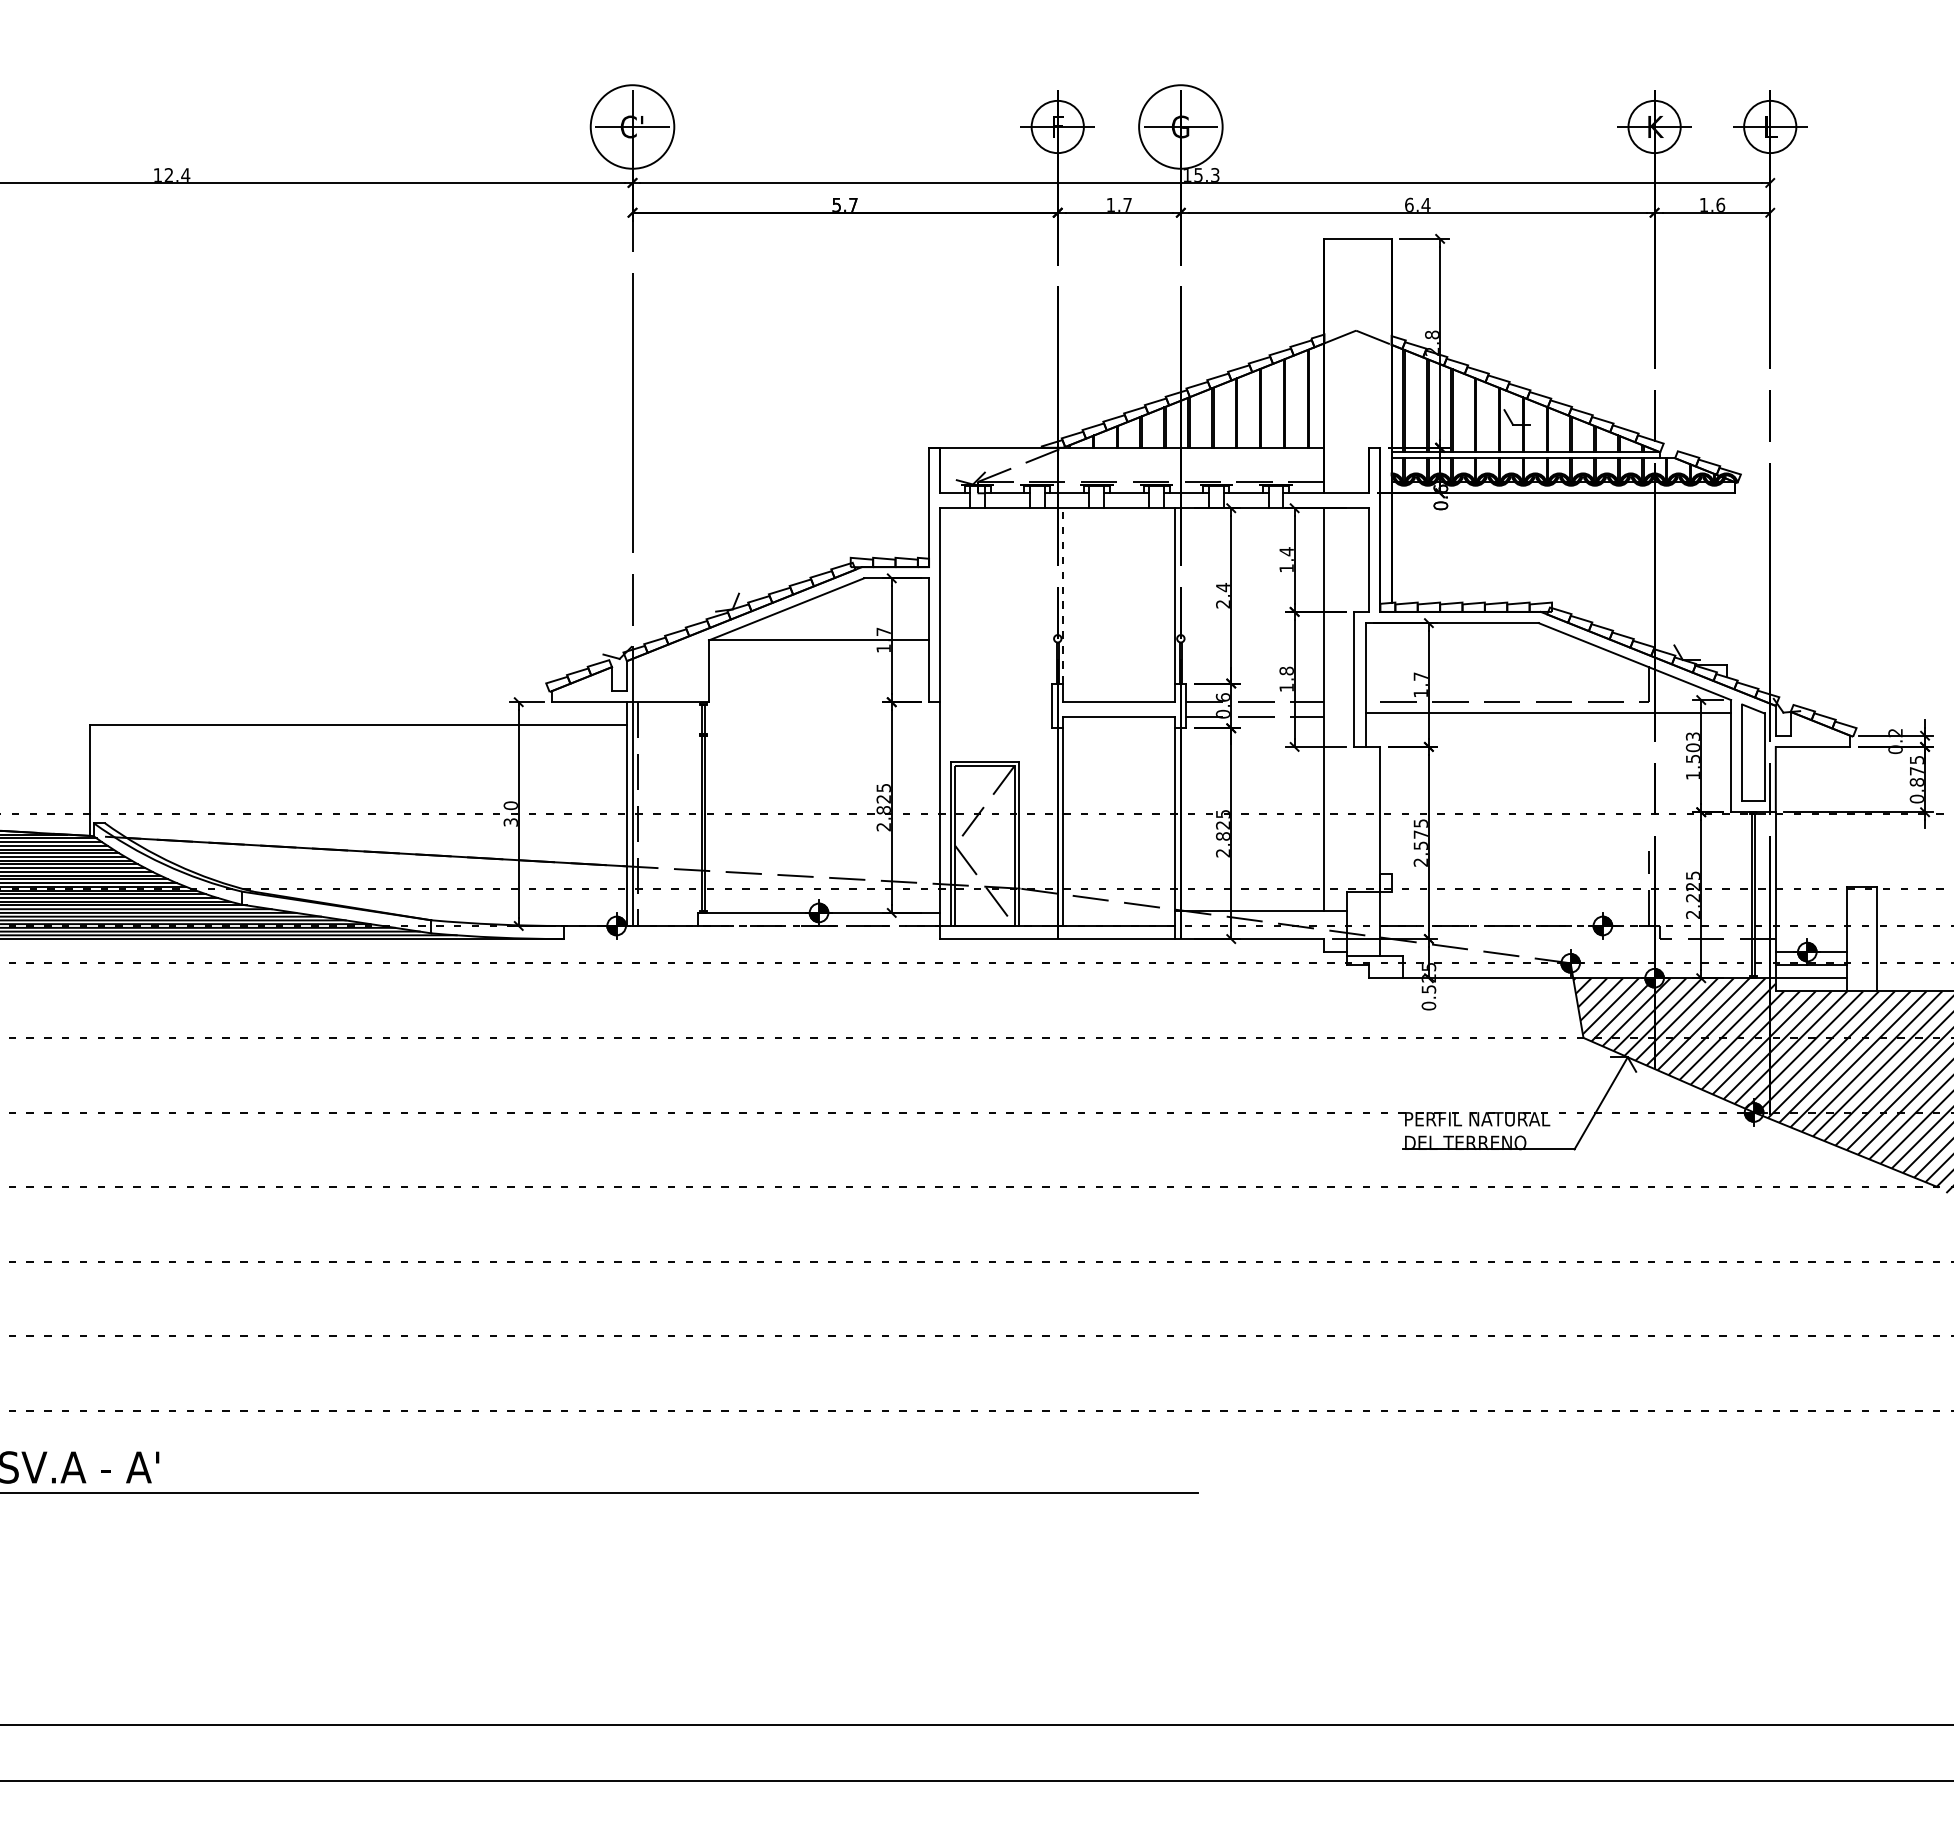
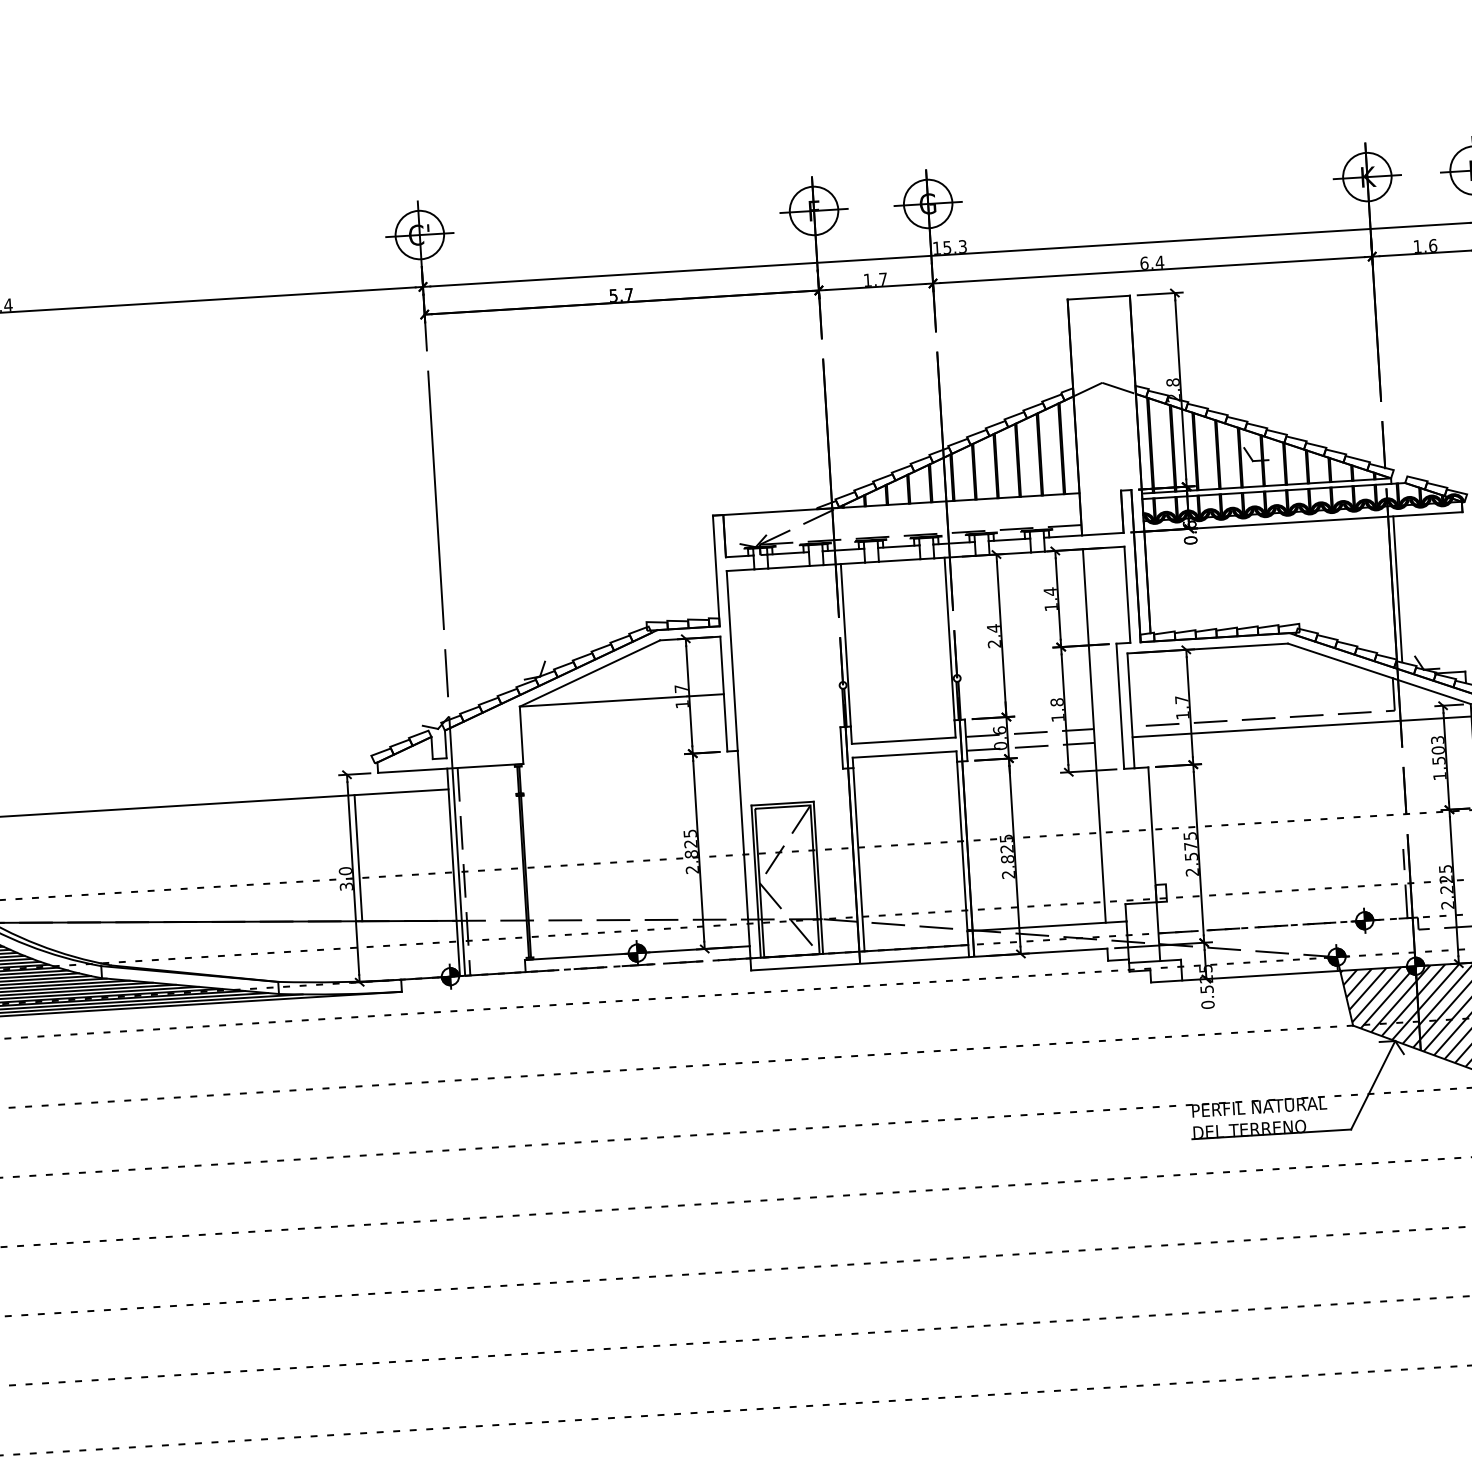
circle: (632, 126) -> (419, 234), size x0.62
circle: (1180, 126) -> (927, 203), size x0.62
line: (1660, 571) -> (1398, 588), added
line: (1063, 595) -> (845, 644), dashed -> solid
line: (525, 792) -> (358, 858), added

